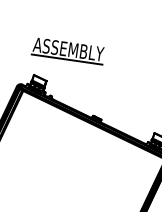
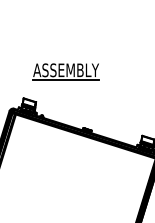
part: (67, 50) -> (65, 71), moved

